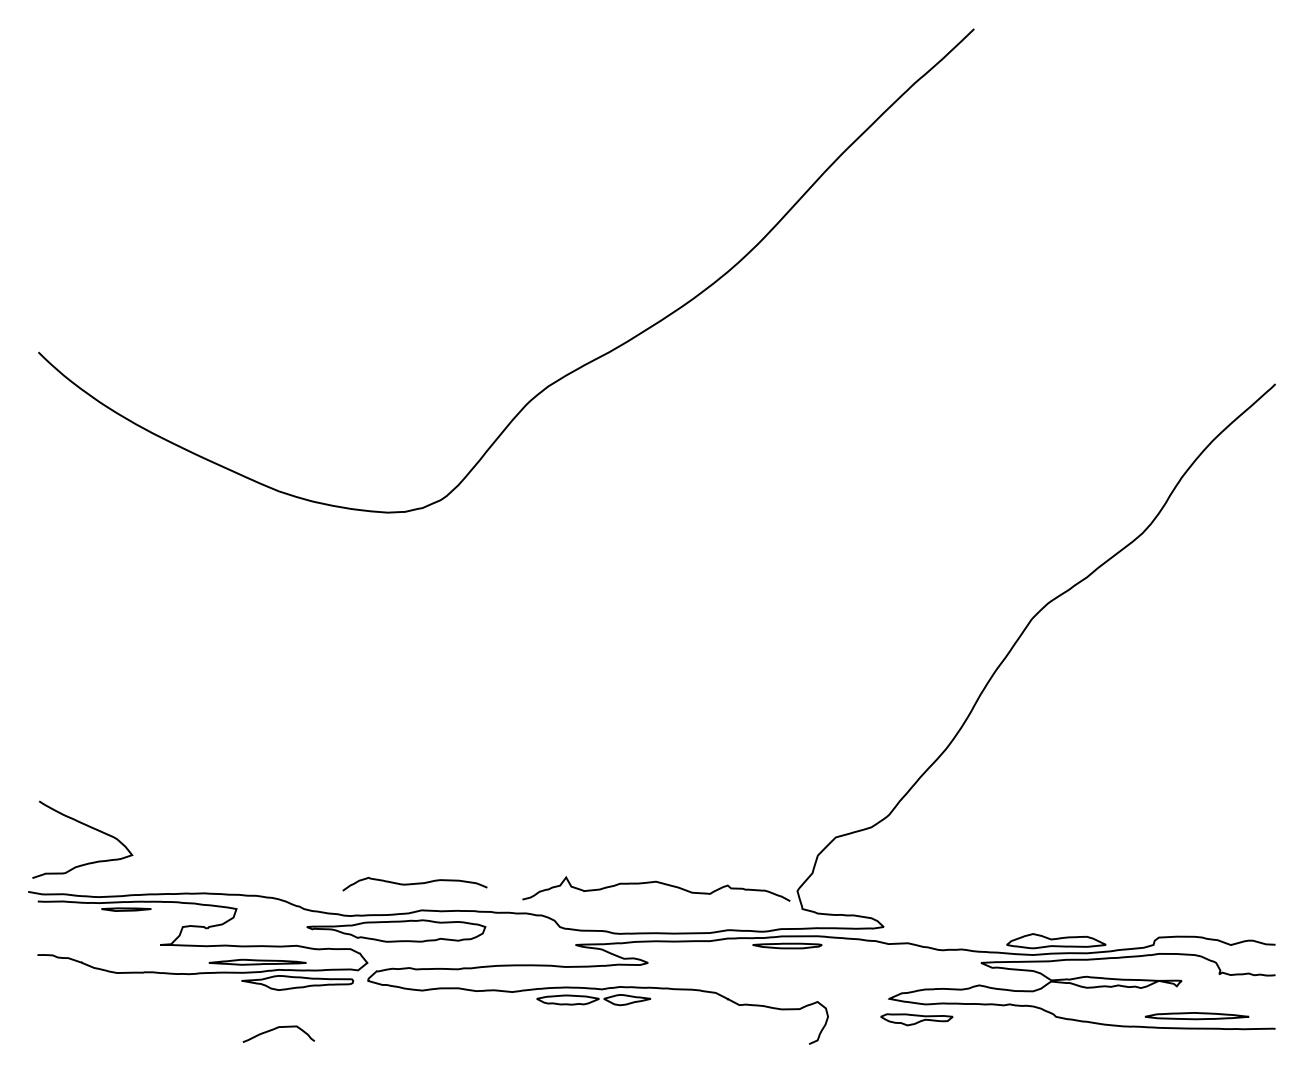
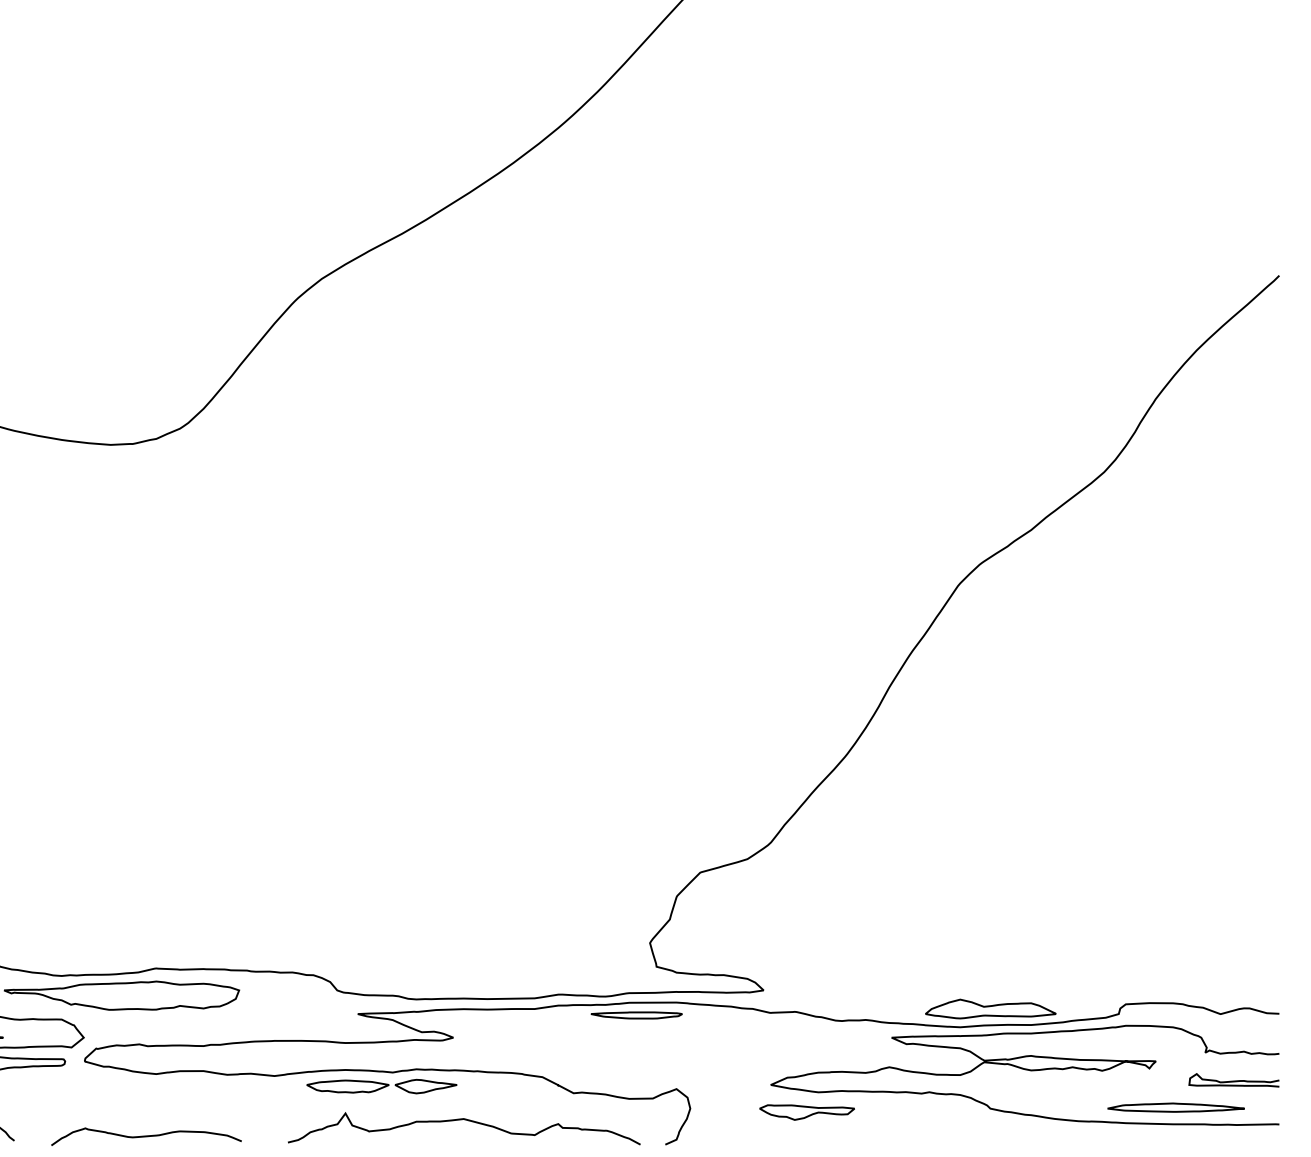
curve: (414, 883) -> (145, 1135), moved
curve: (658, 883) -> (467, 1121), moved
curve: (1240, 995) -> (1233, 1080), added

